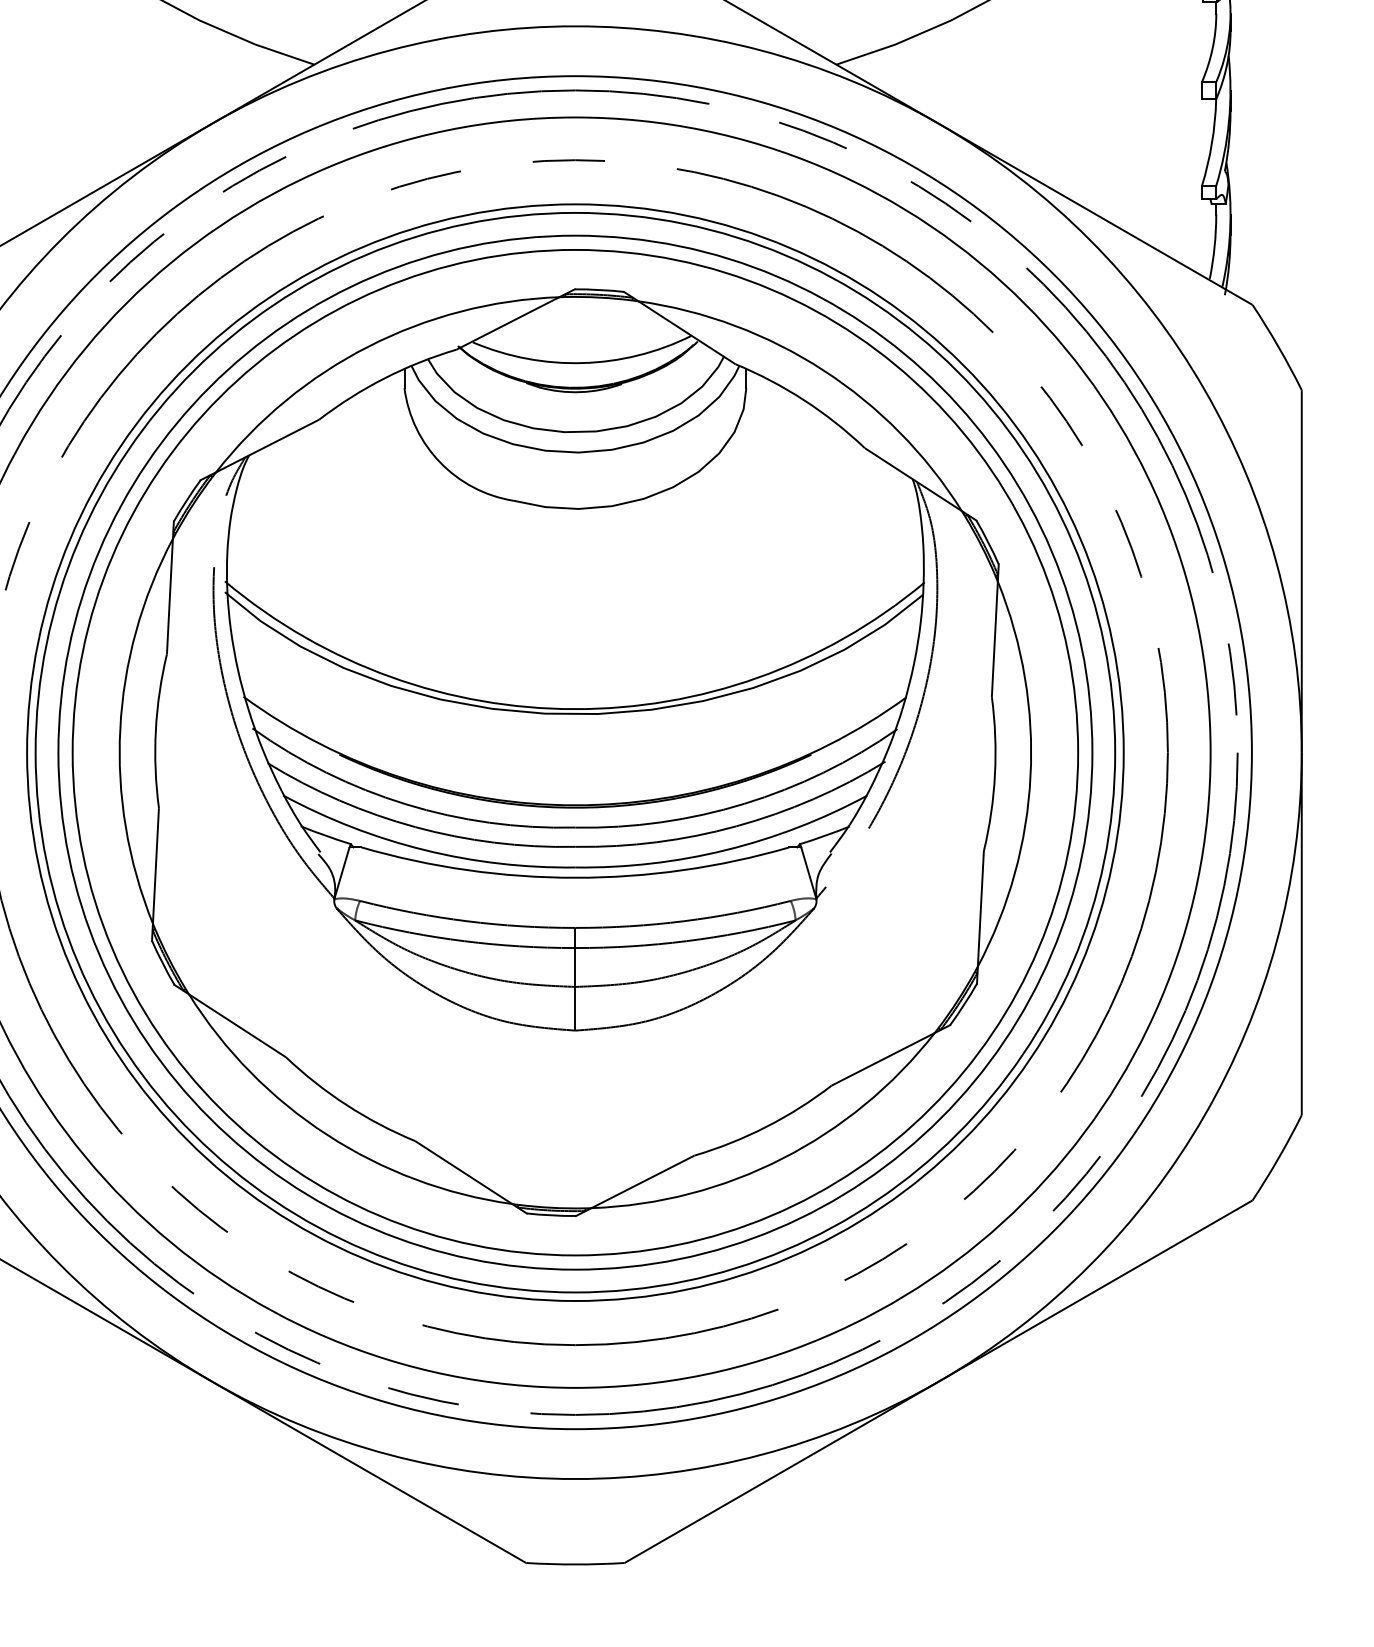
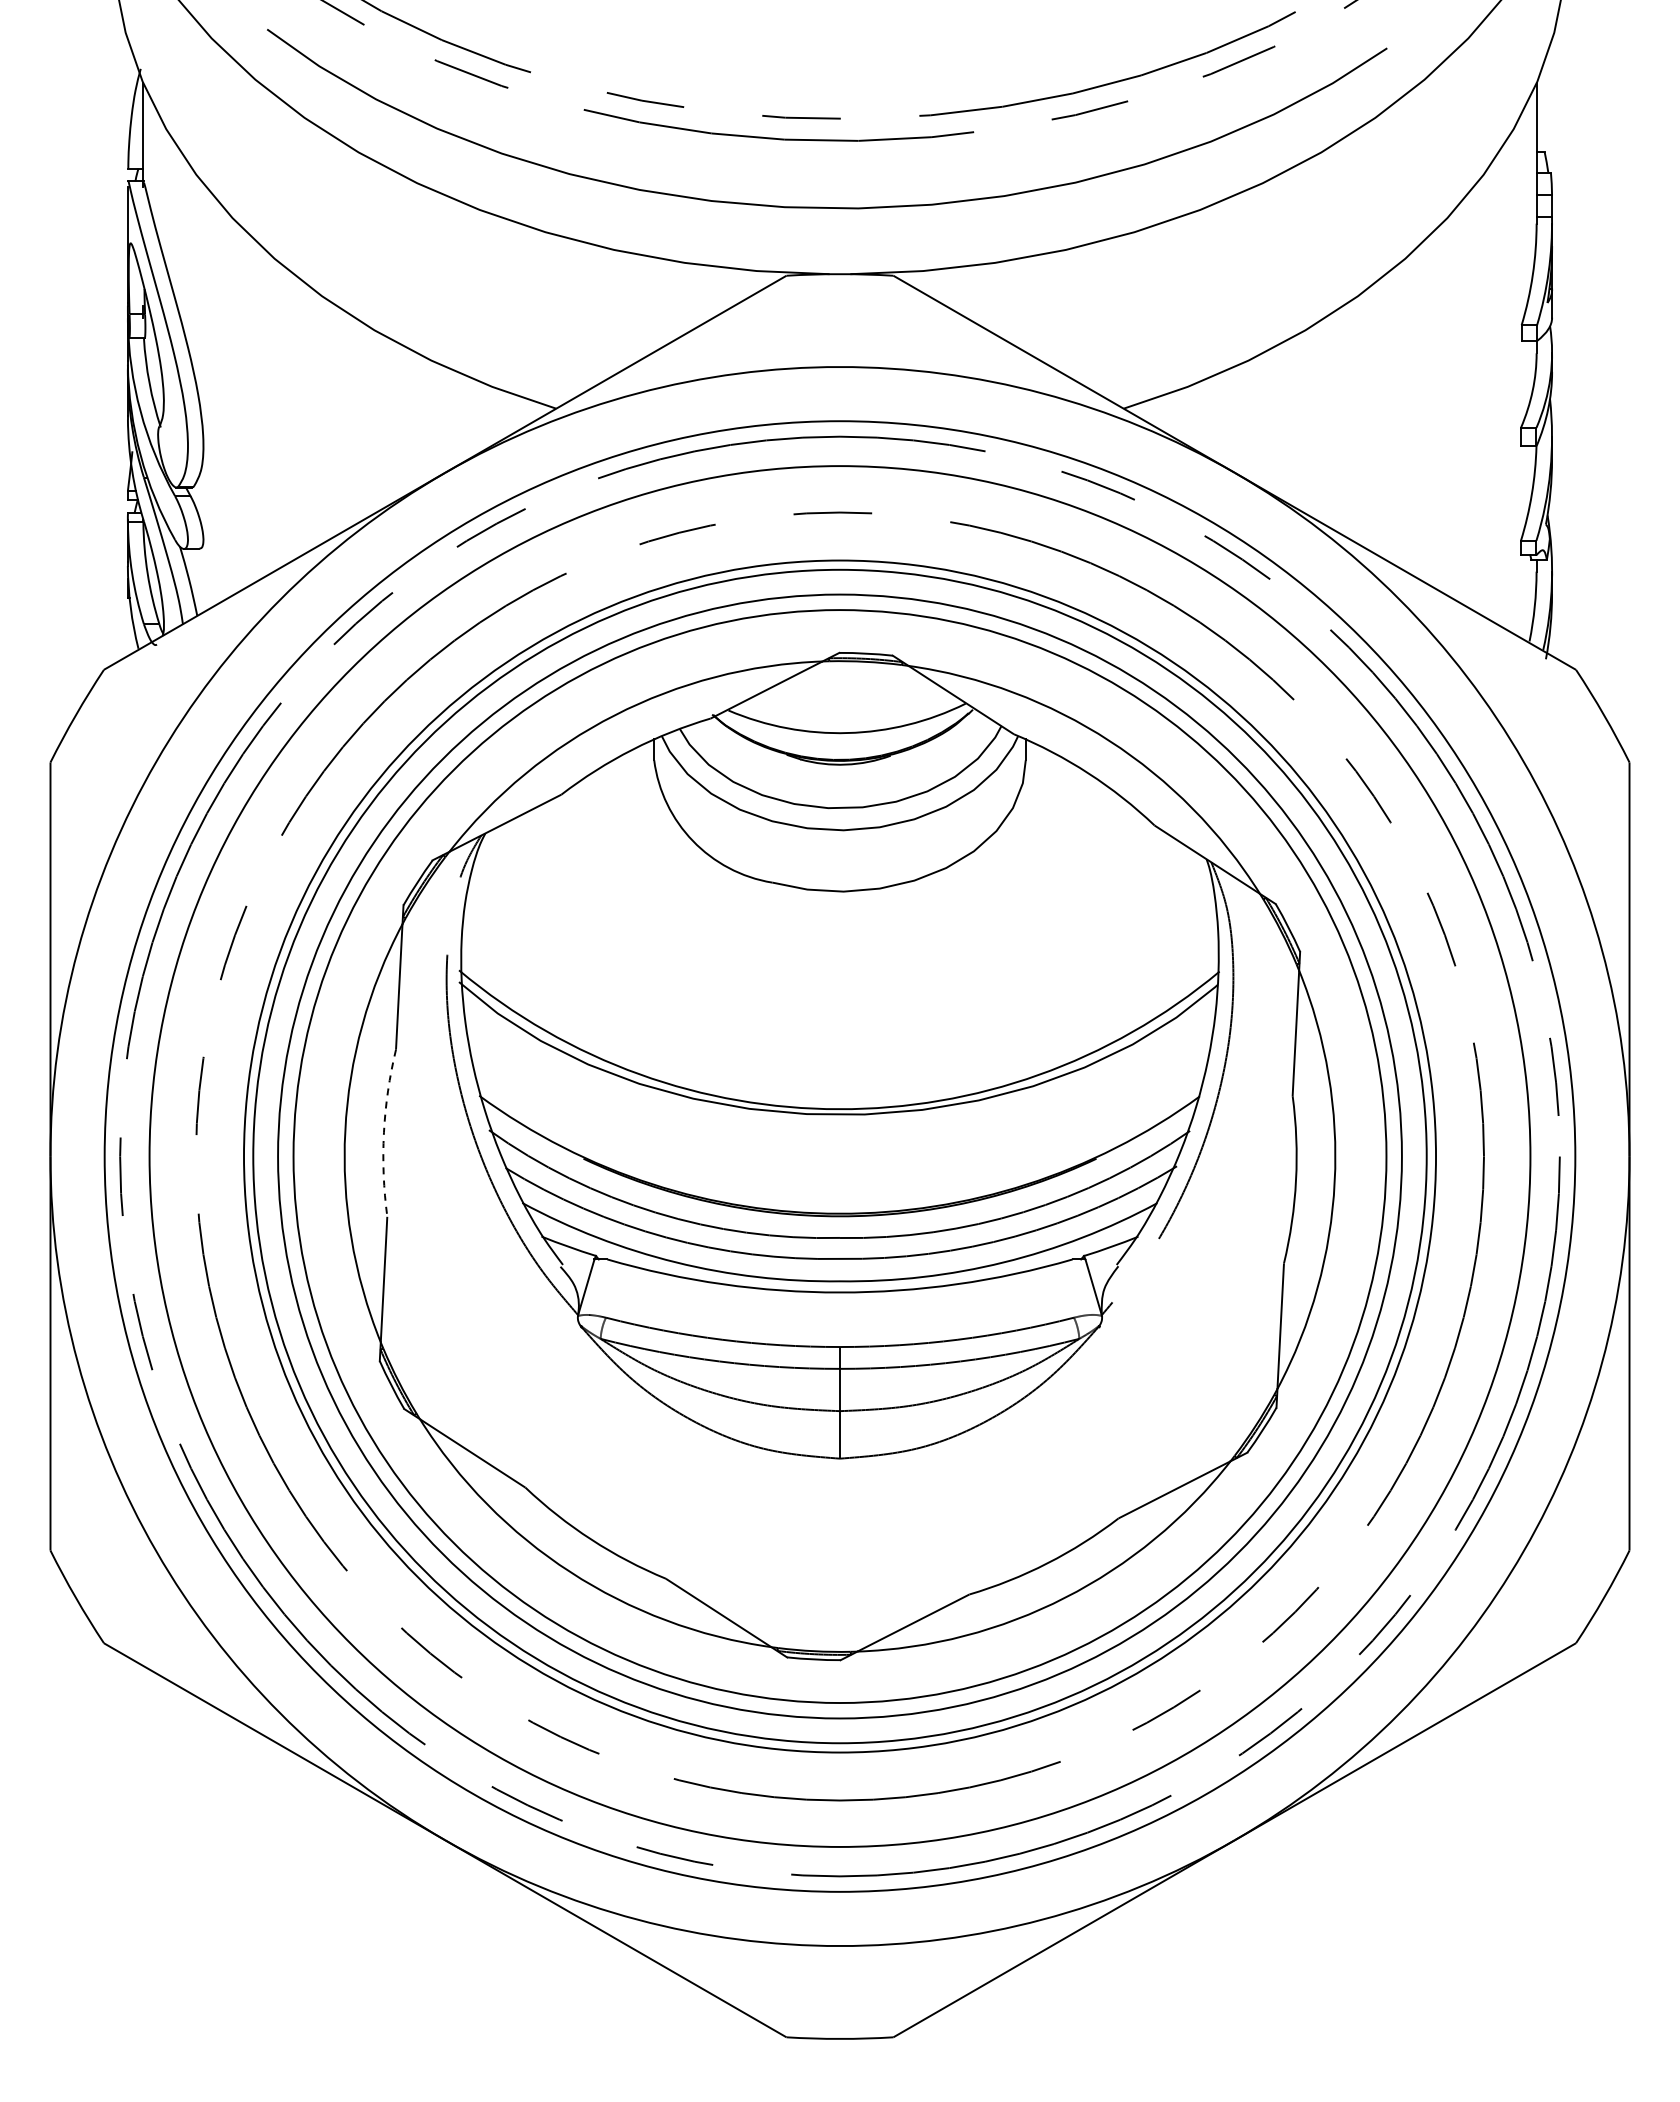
arc: (155, 730) -> (383, 1132), solid -> dashed

